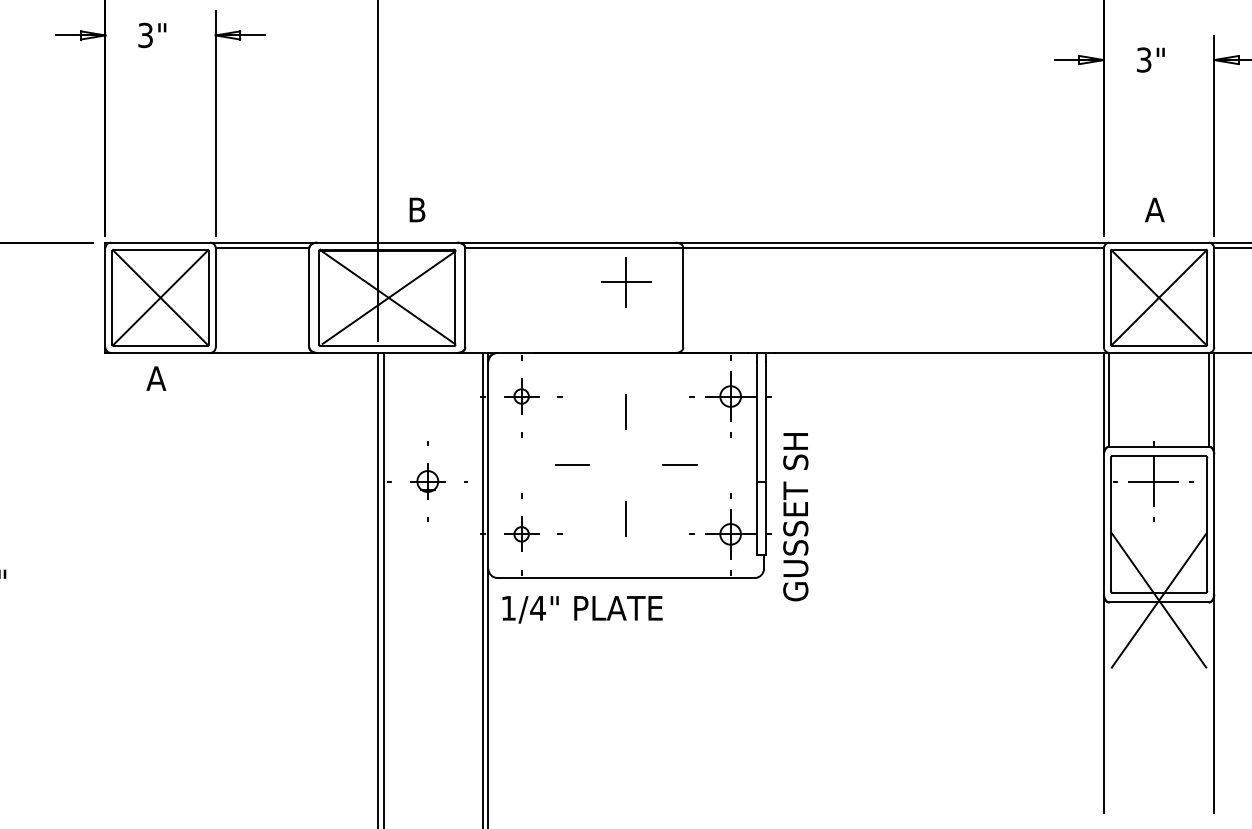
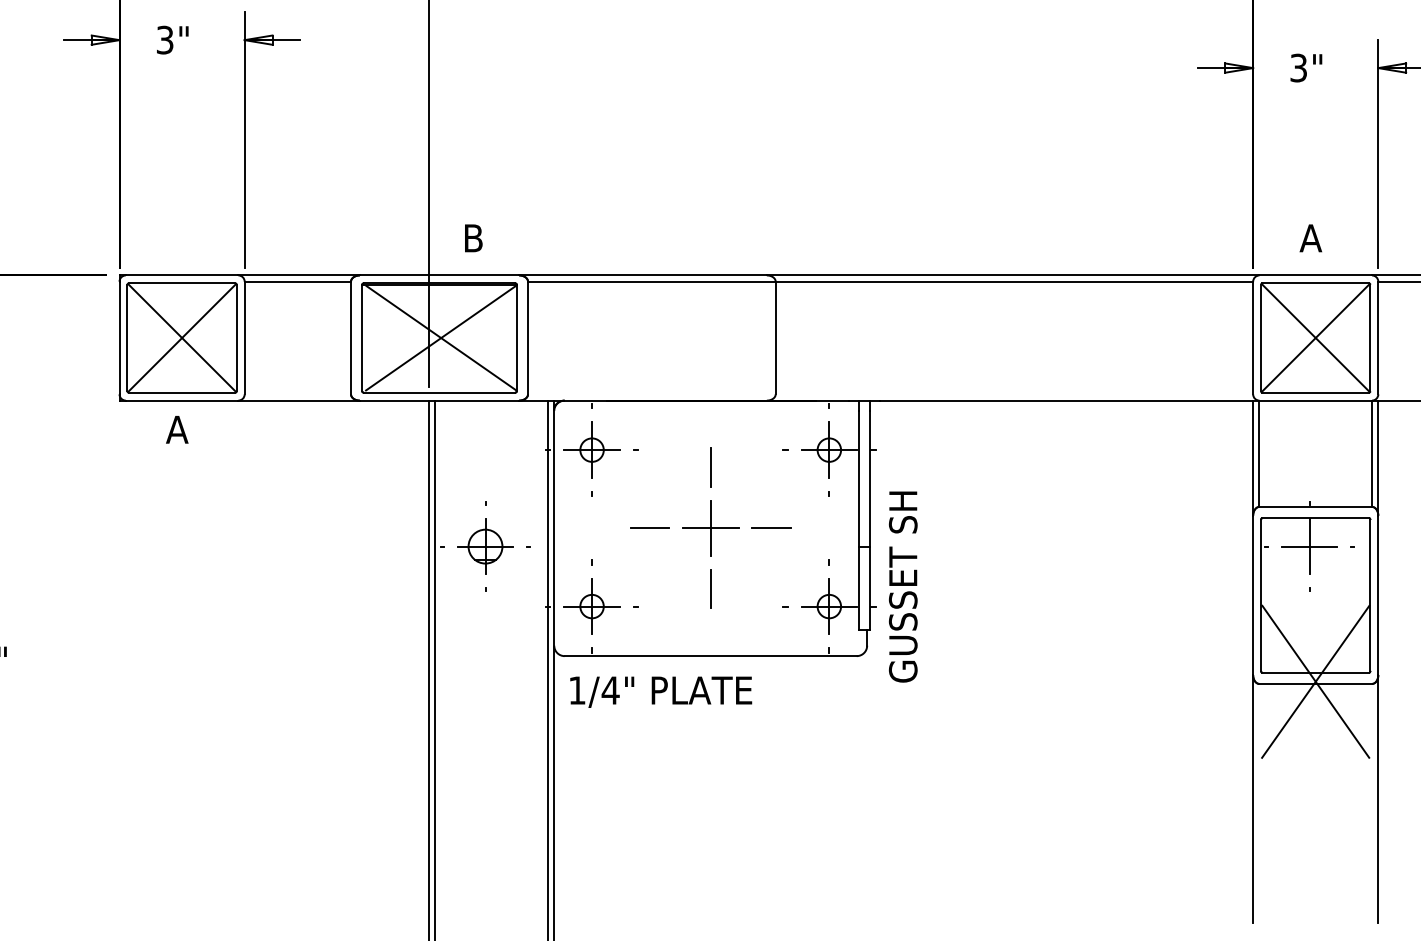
part: (626, 282) -> (710, 528), moved
part: (521, 396) -> (591, 449), size x1.43
part: (427, 481) -> (485, 546), size x1.43
part: (521, 534) -> (591, 606), size x1.43

